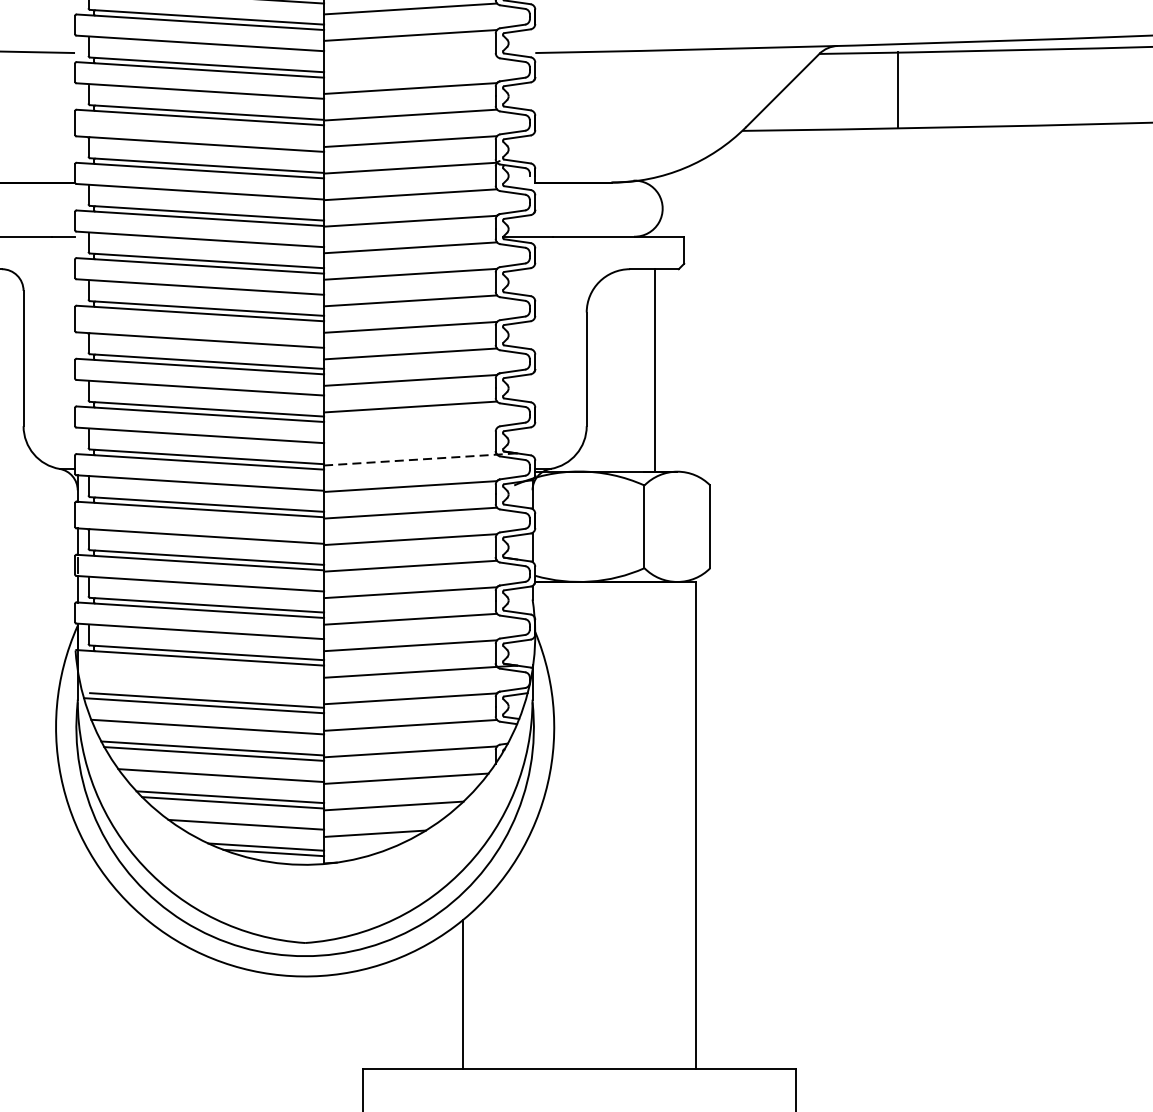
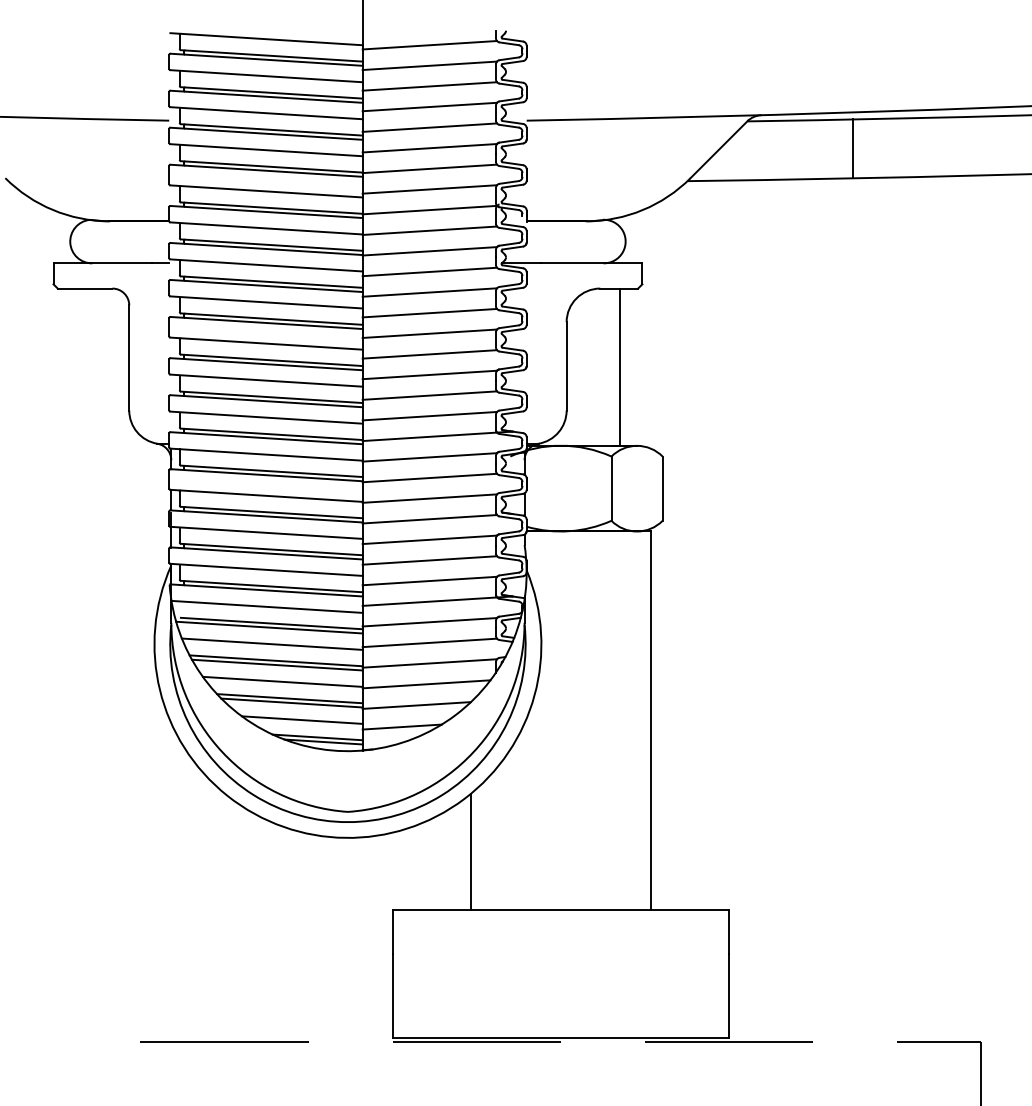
line: (410, 61) -> (429, 127), added
line: (898, 88) -> (852, 148), moved
line: (410, 432) -> (429, 415), added
line: (421, 459) -> (438, 436), dashed -> solid
line: (200, 678) -> (266, 606), added

